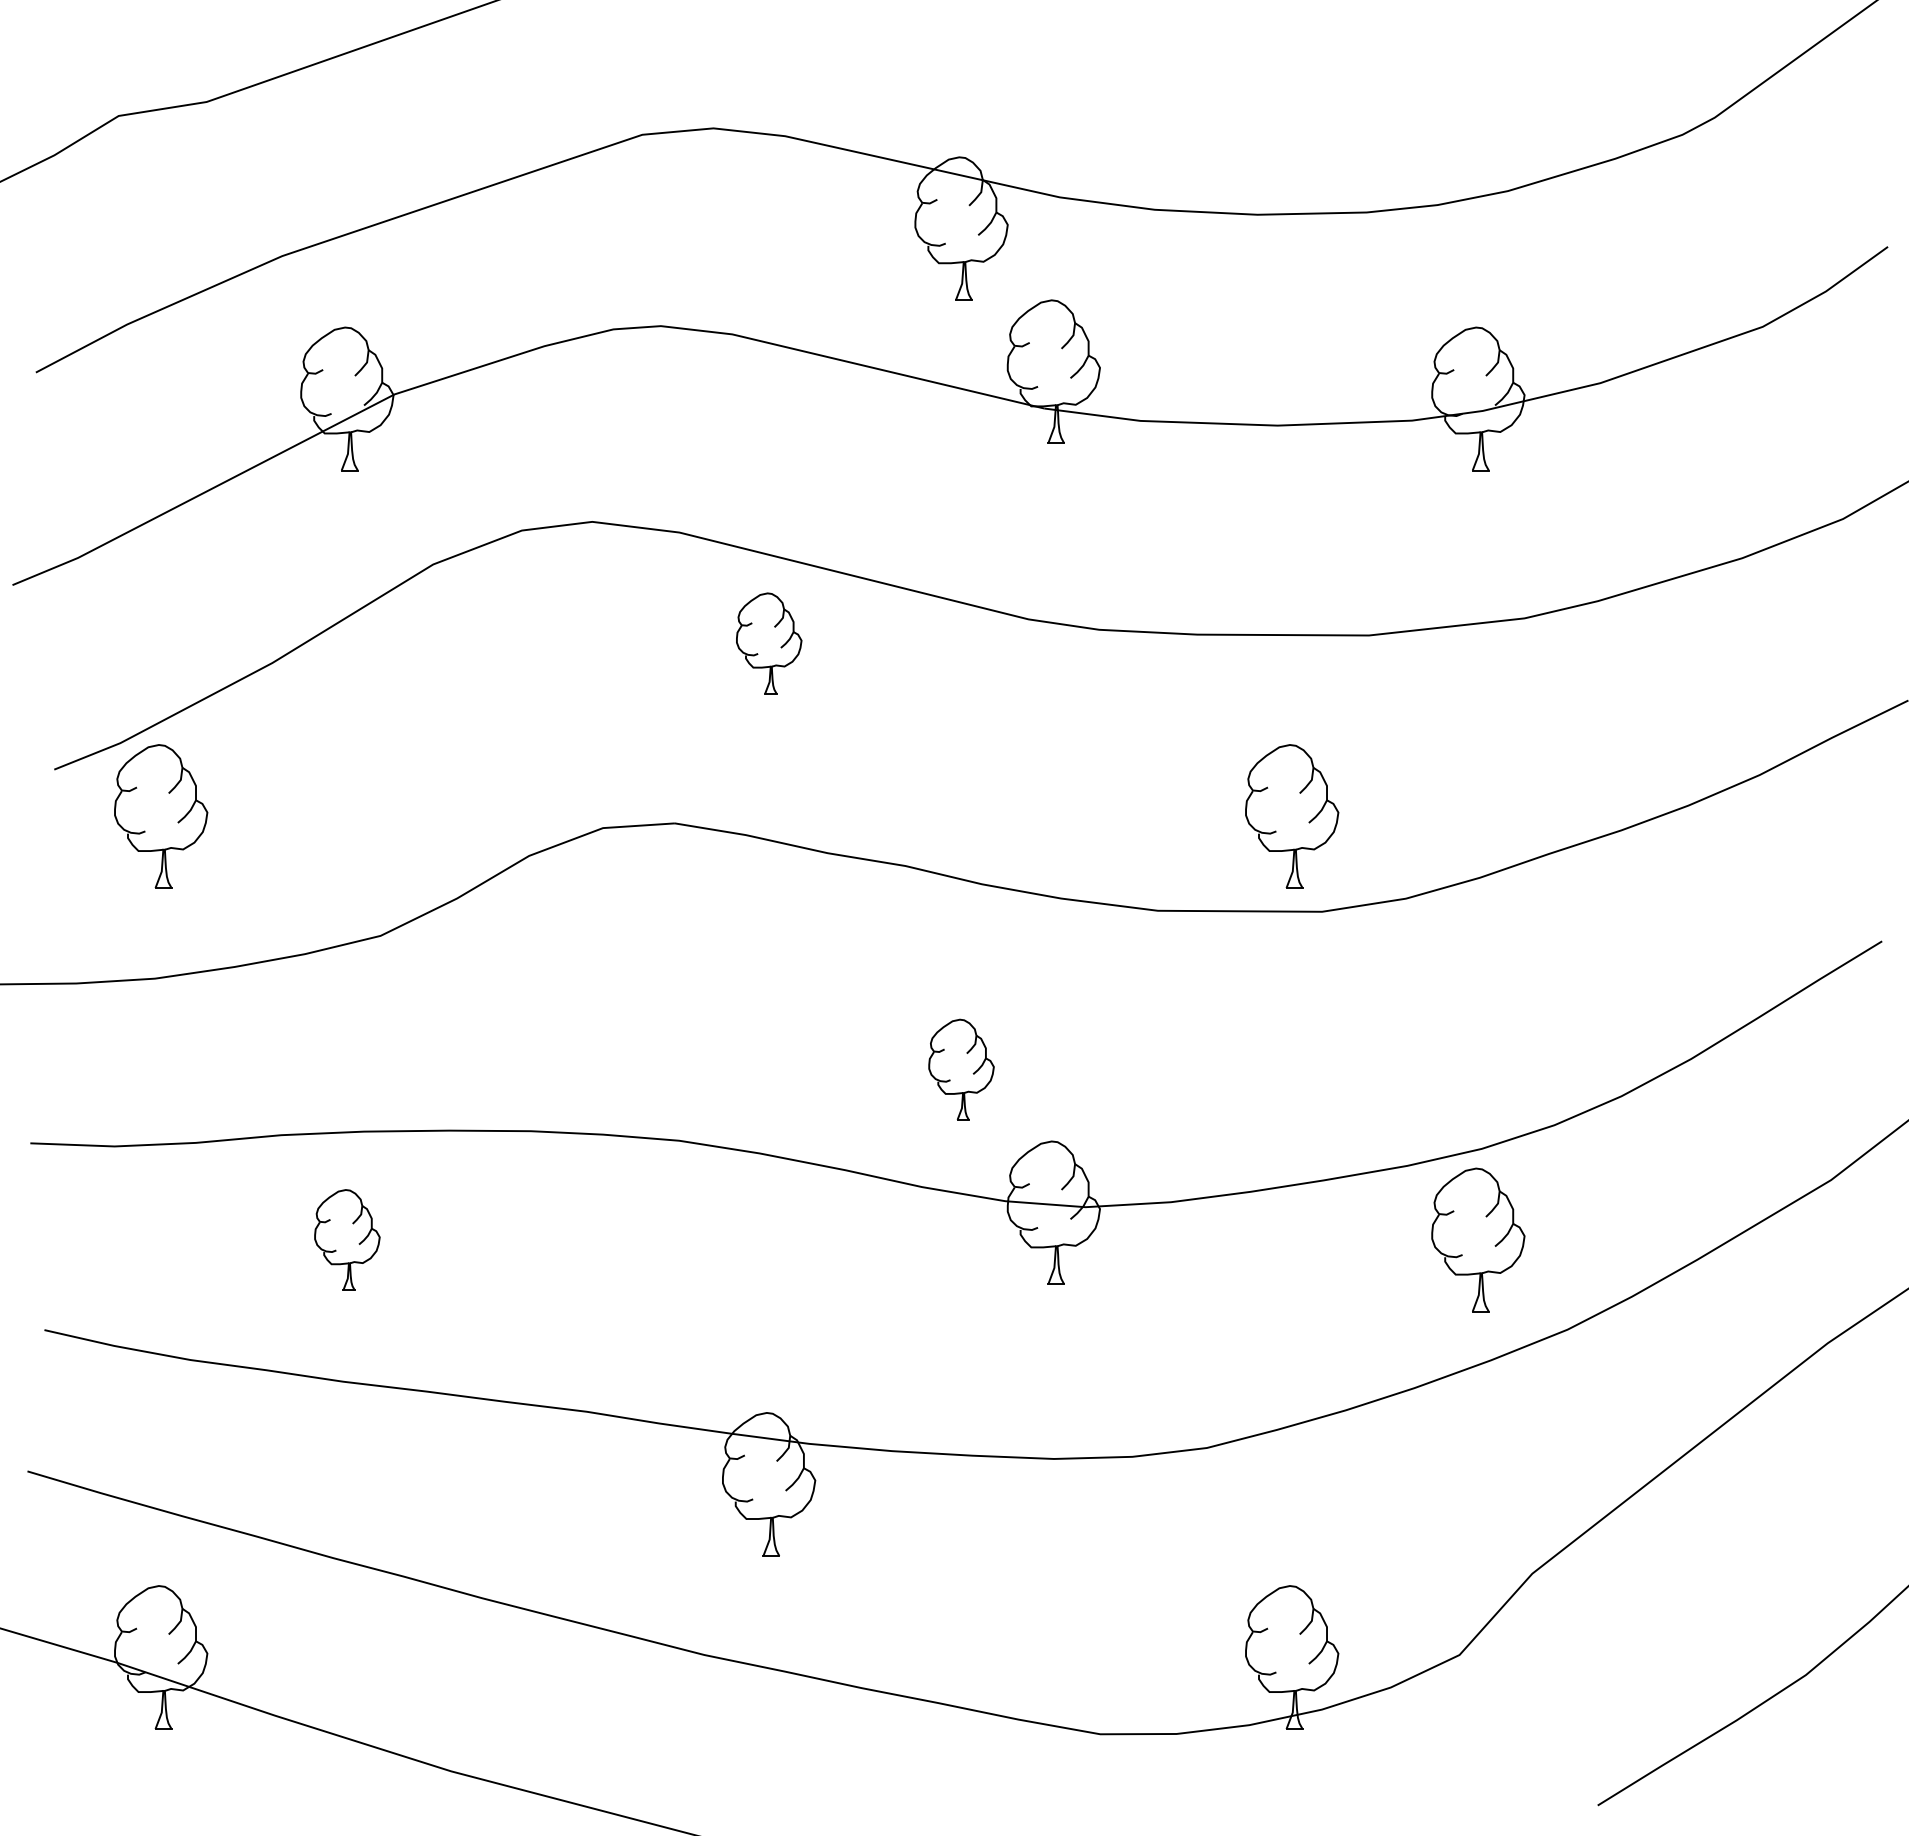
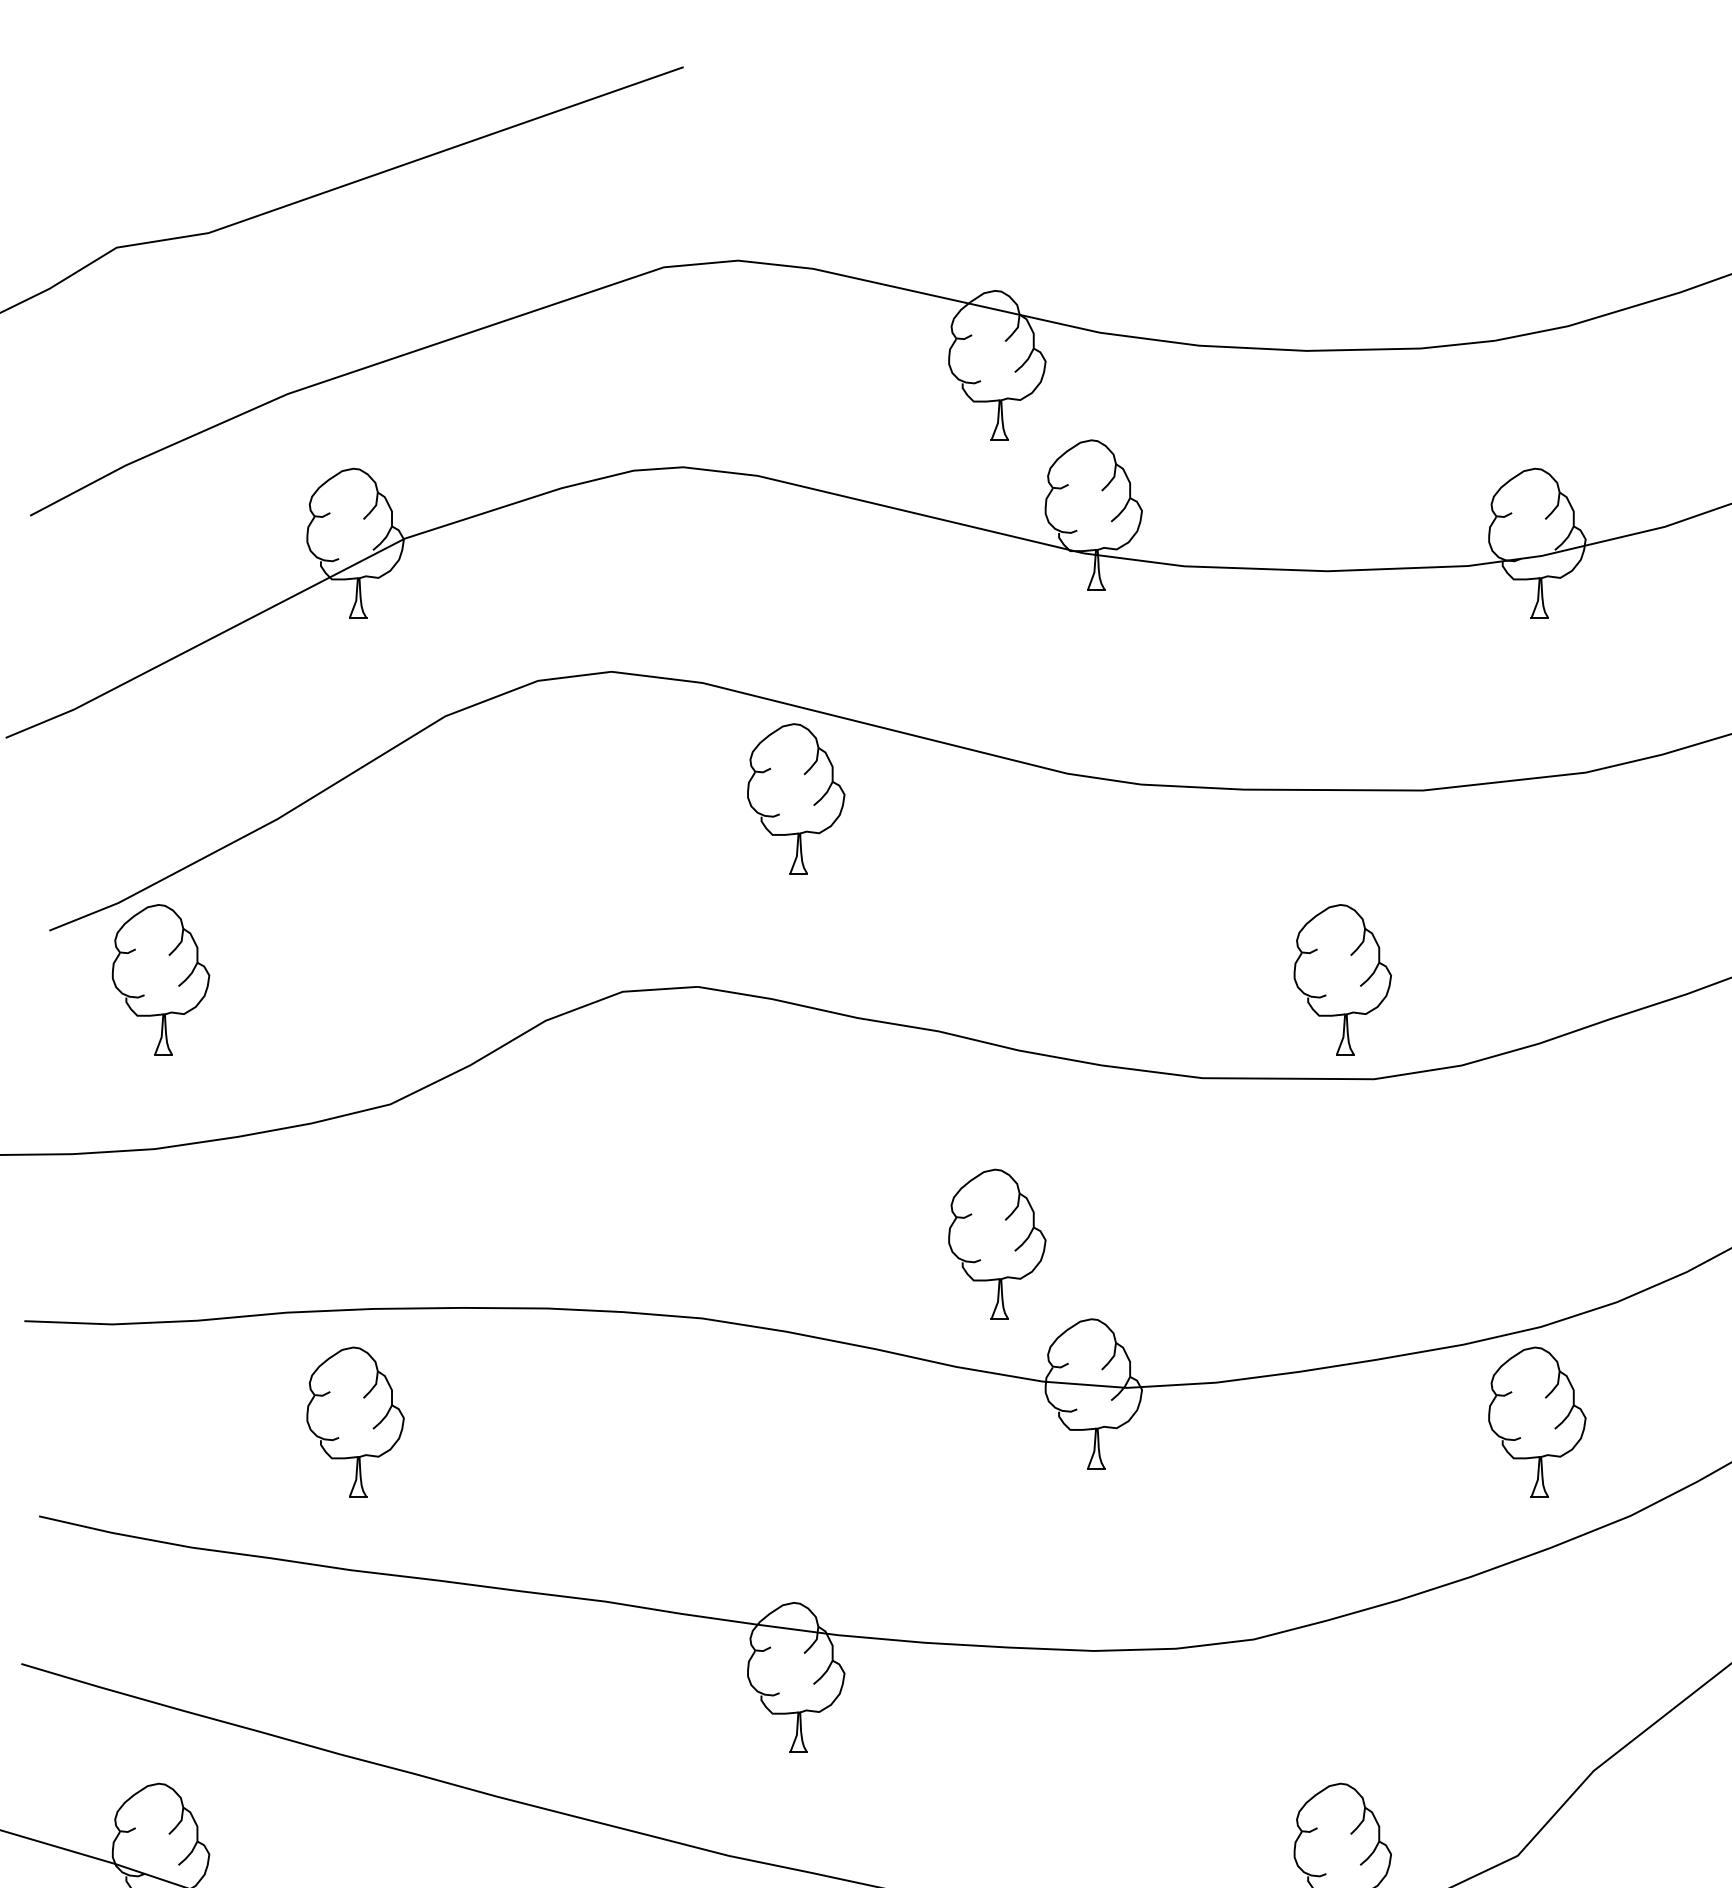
part: (769, 643) -> (796, 798), size x1.43
part: (961, 1069) -> (997, 1244), size x1.43
part: (347, 1239) -> (355, 1421), size x1.43

